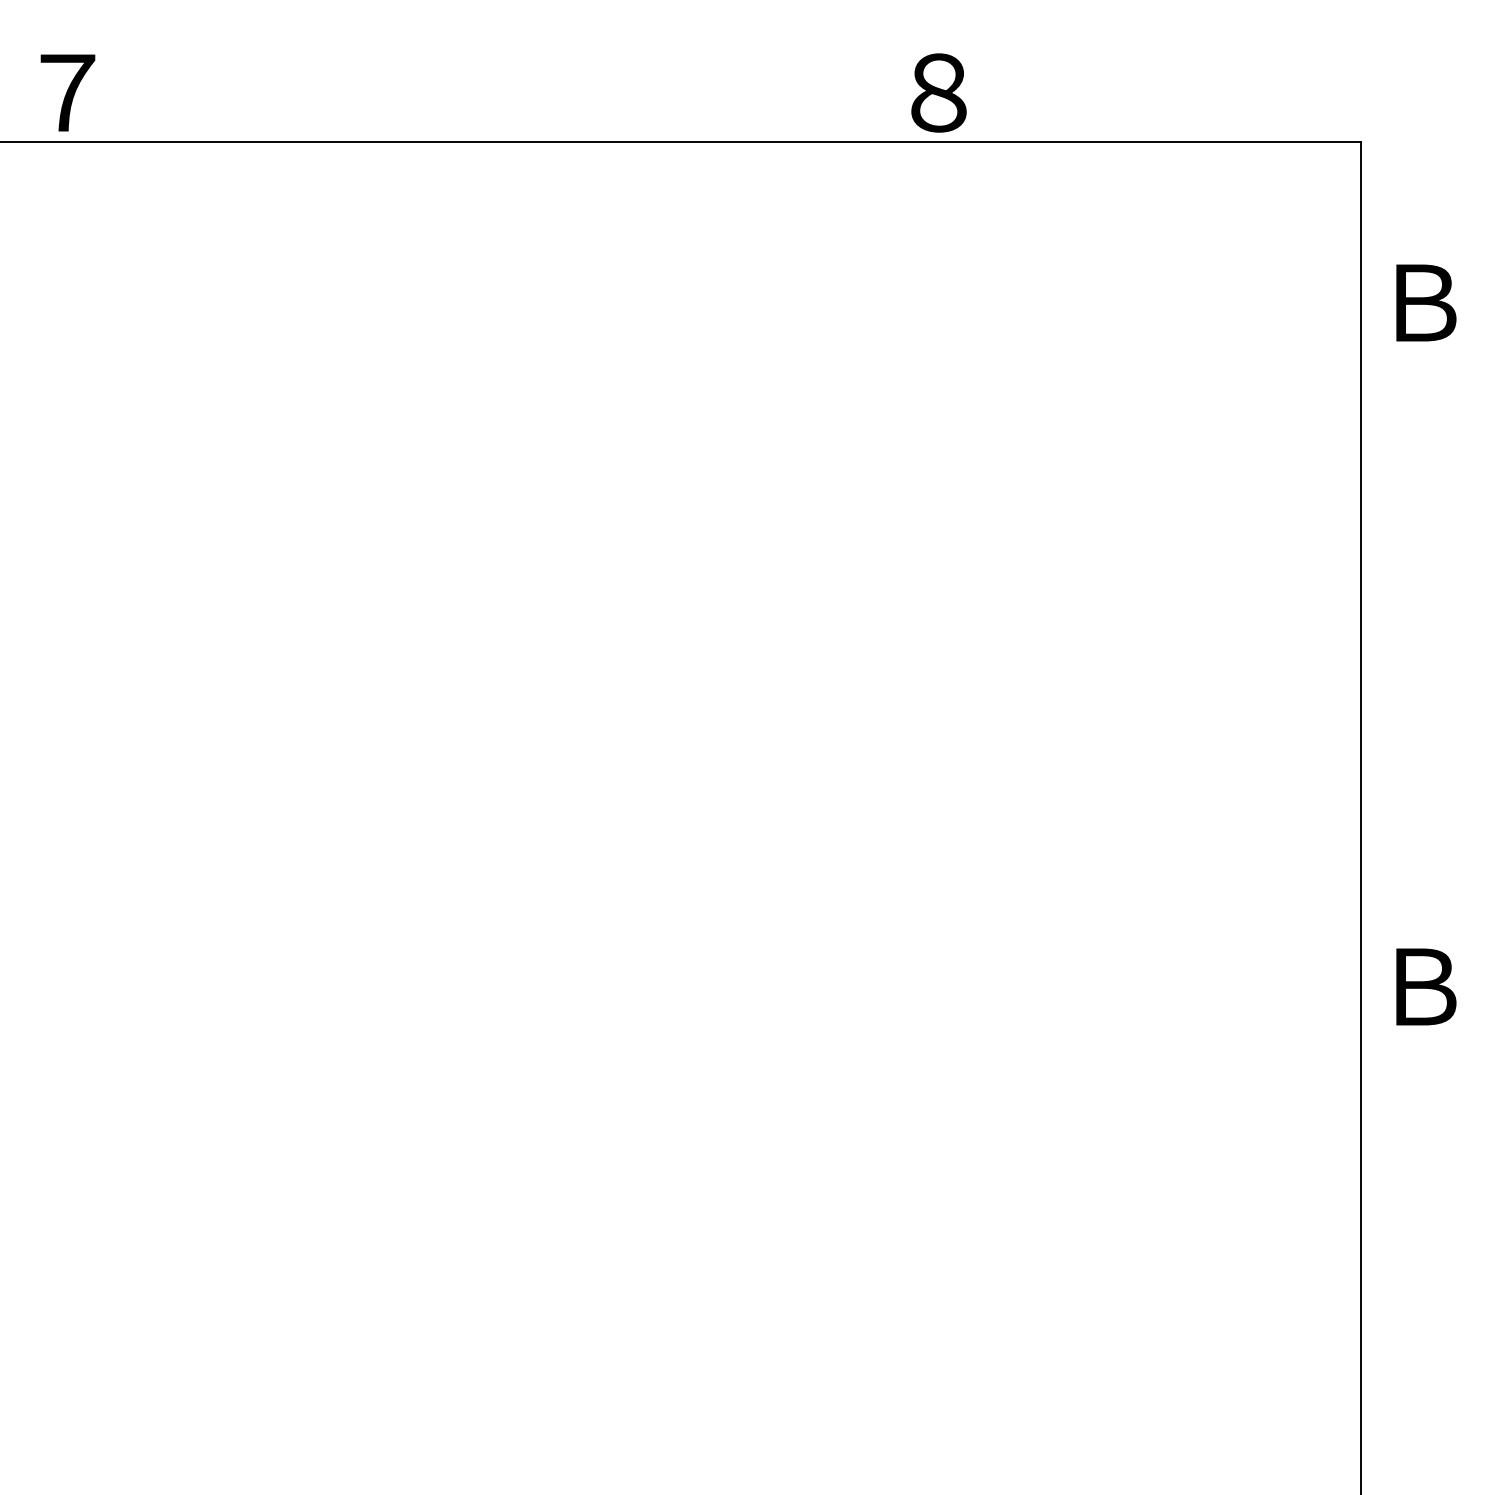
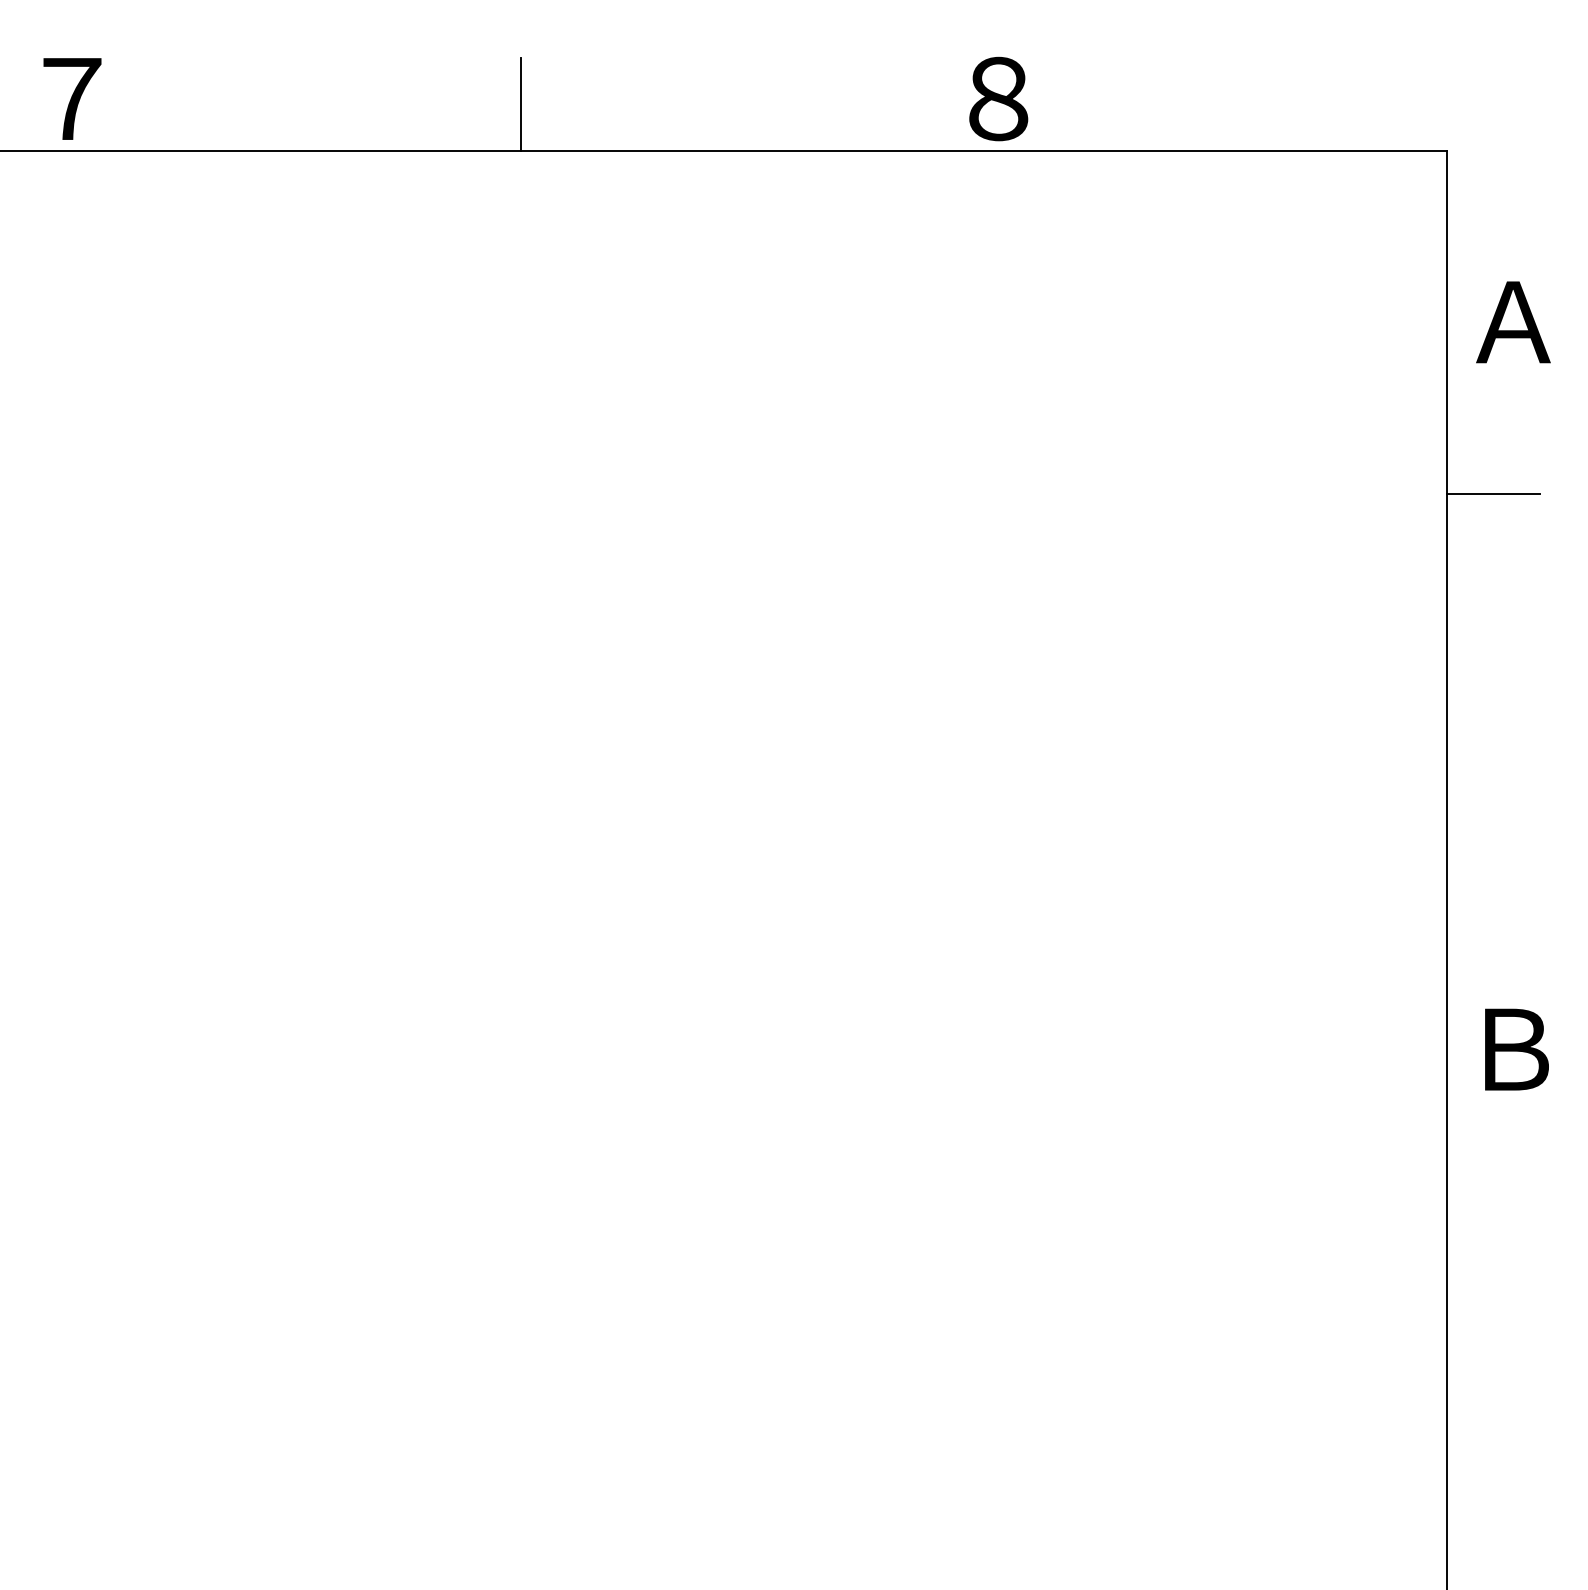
line: (489, 98) -> (520, 104), added
text: (1423, 303) -> (1513, 322), Ｂ -> Ａ
line: (1404, 463) -> (1493, 493), added

